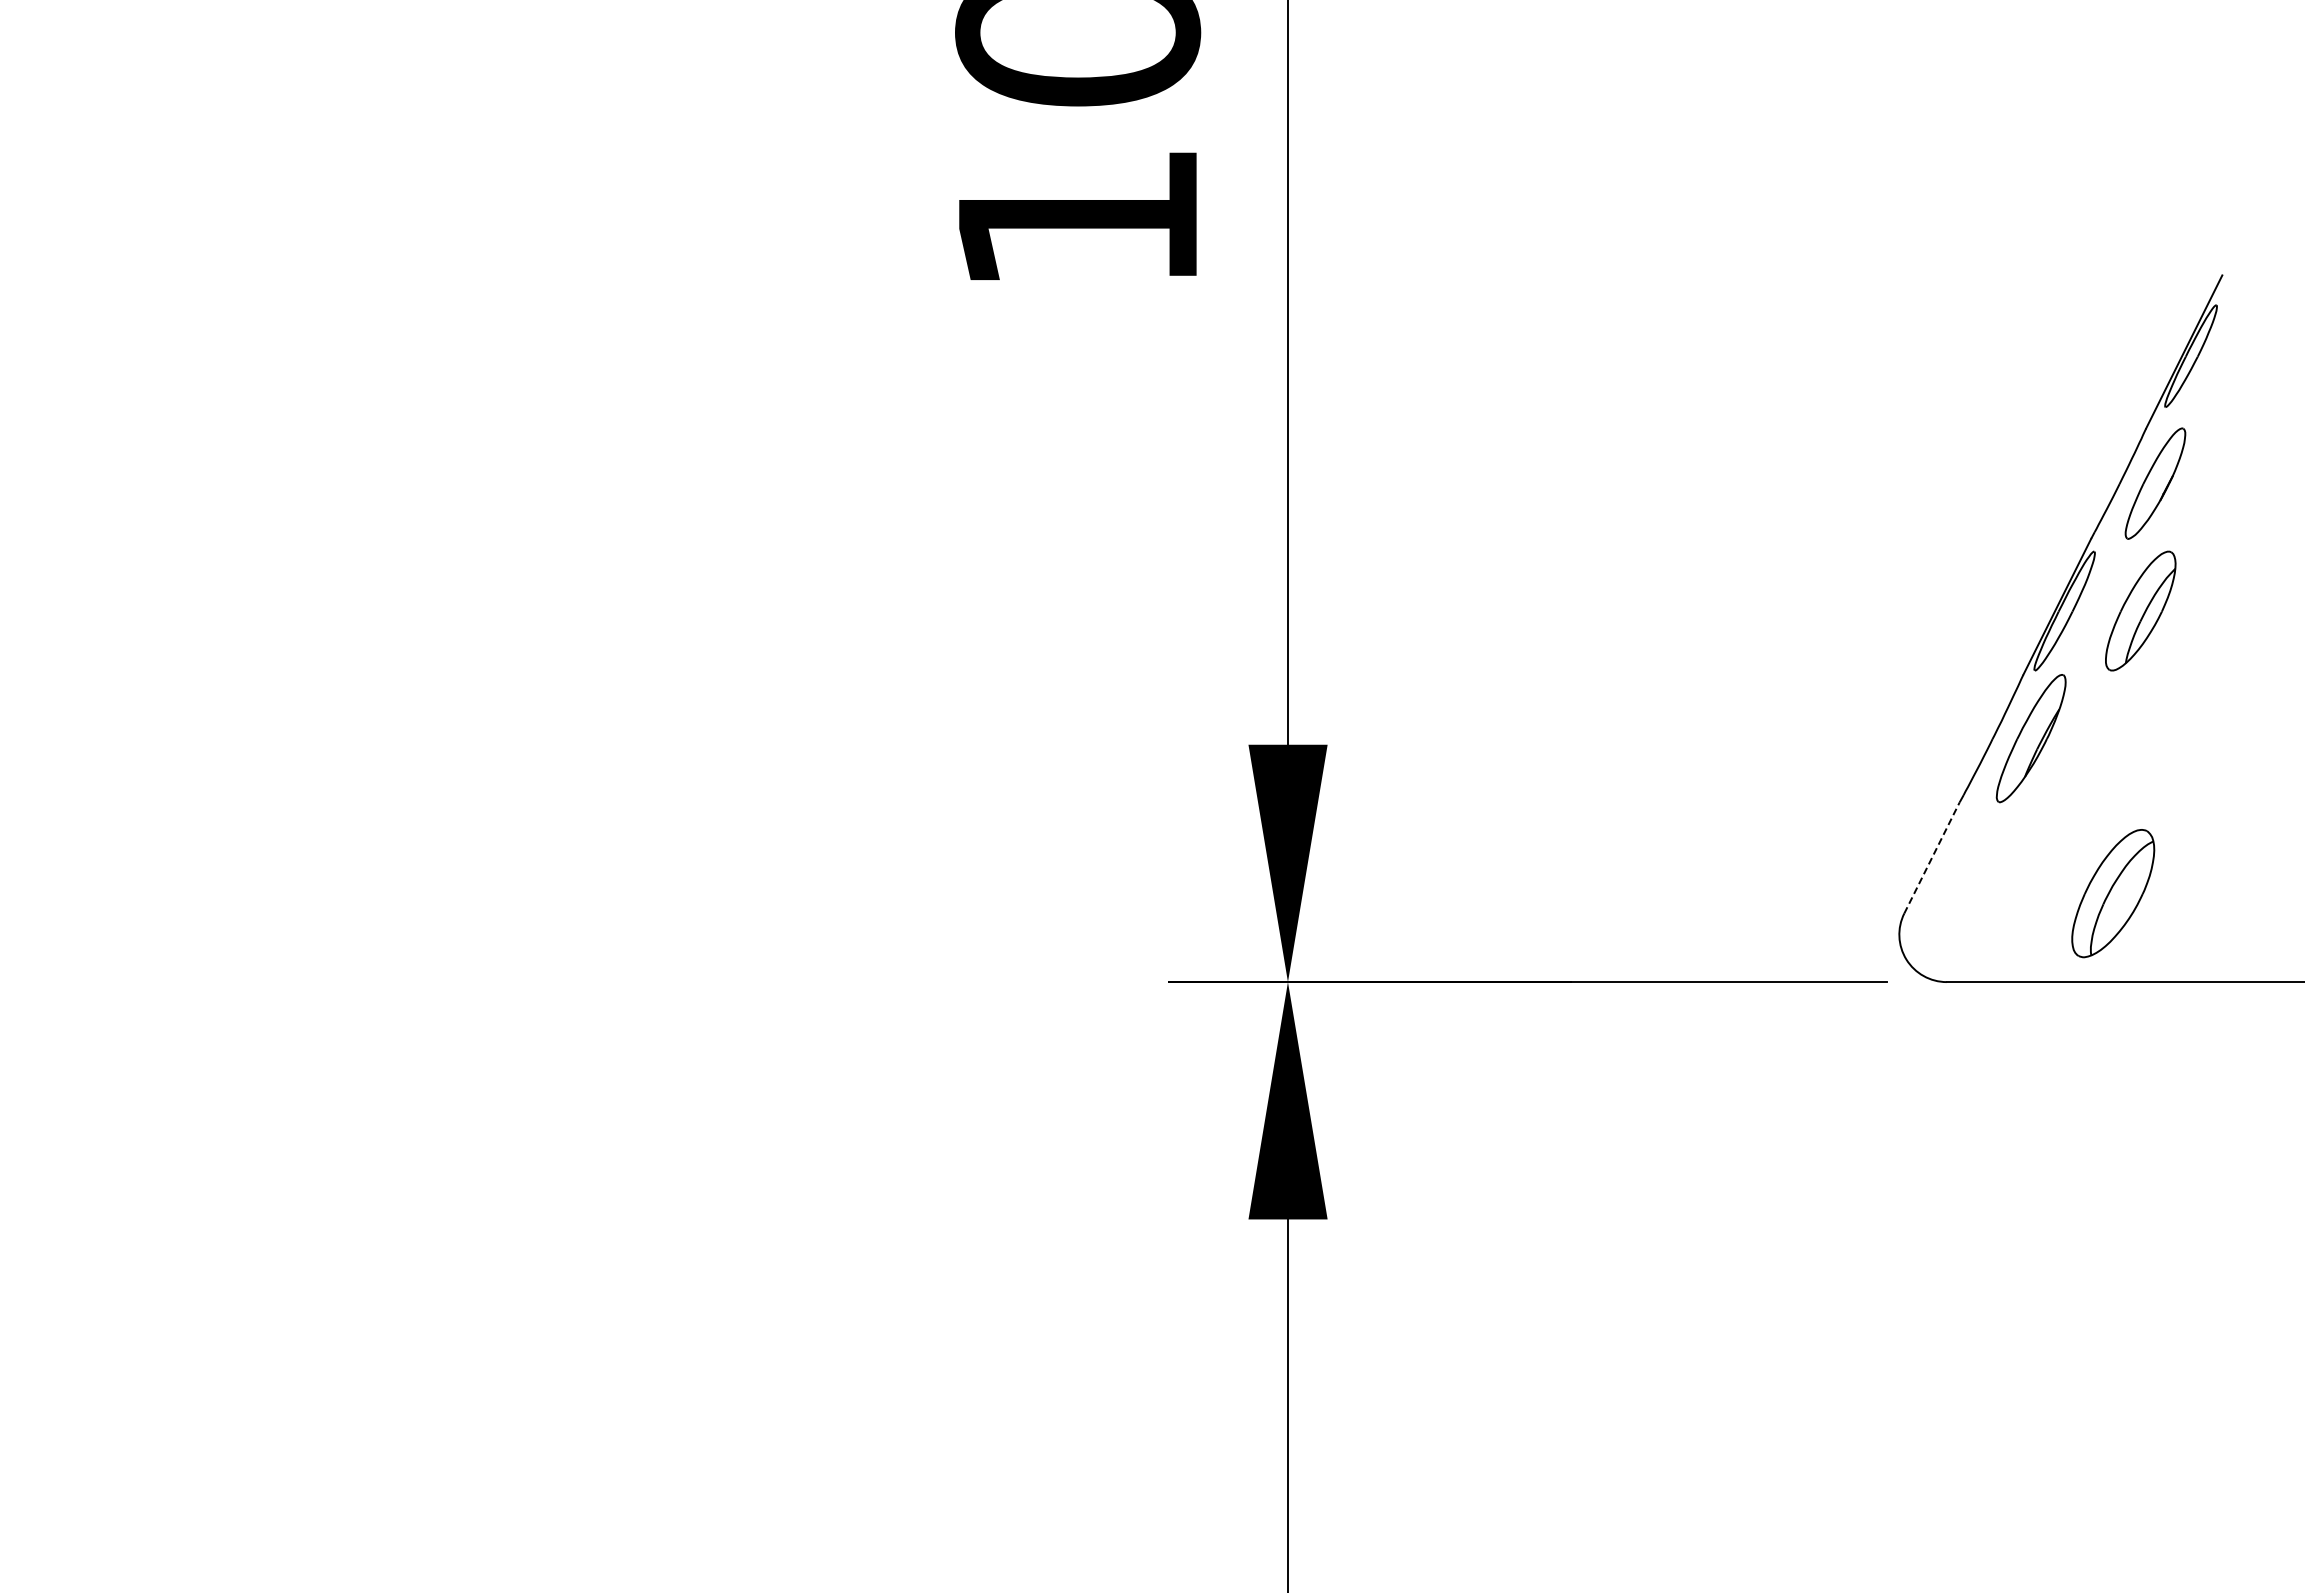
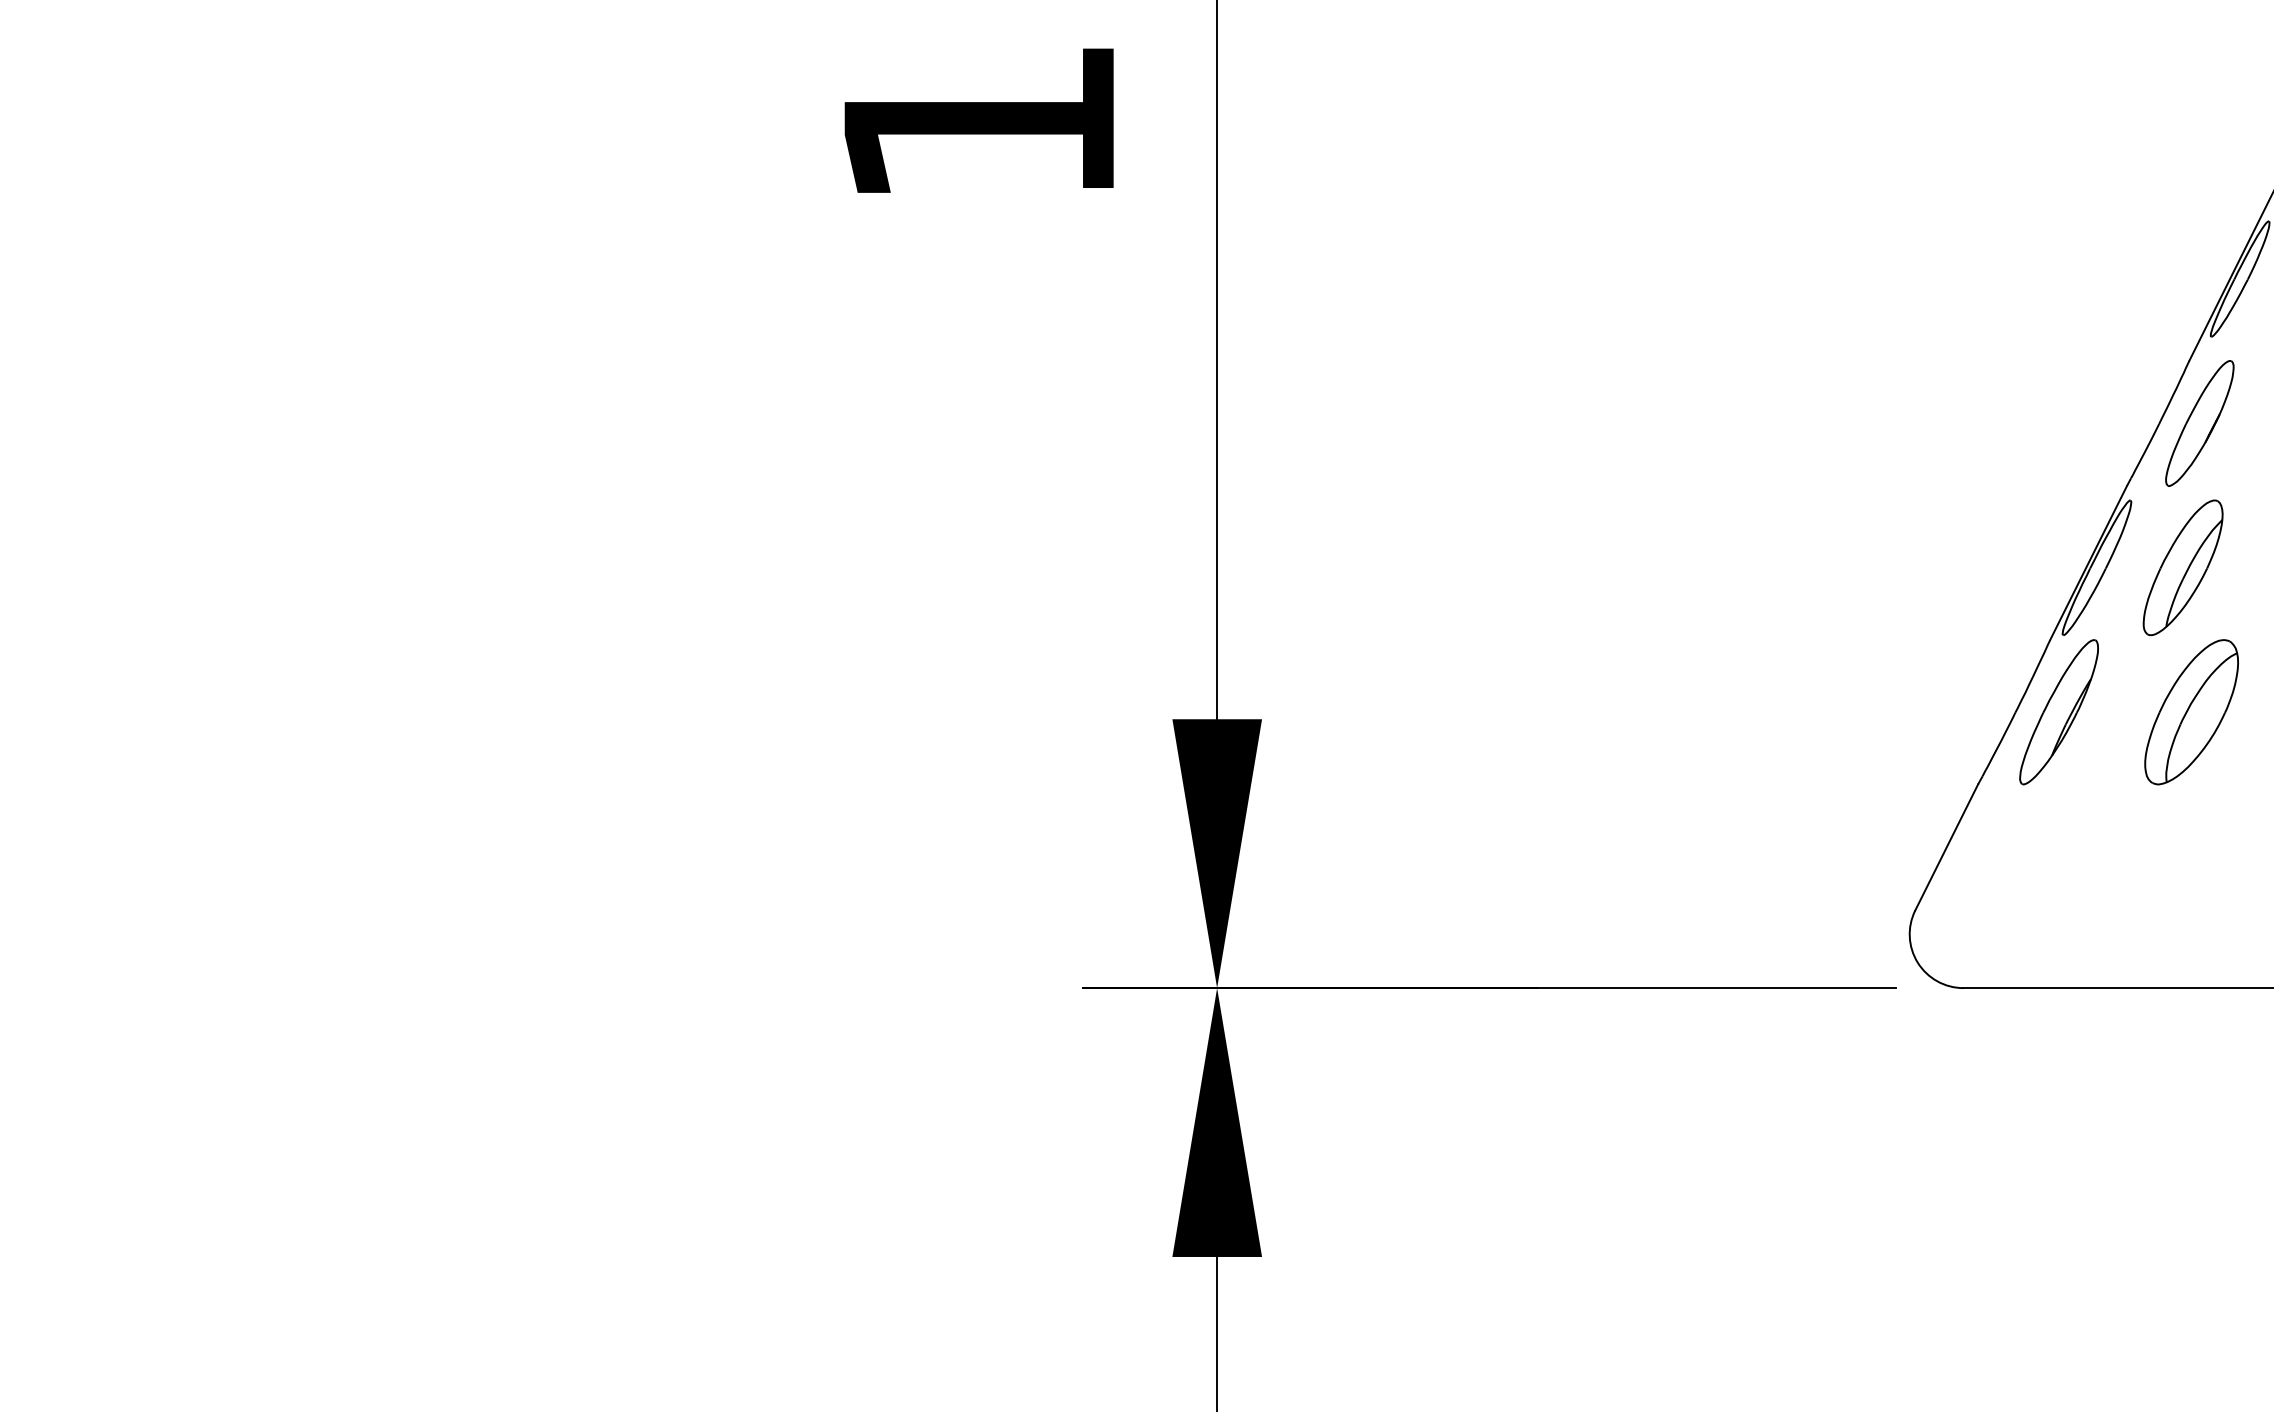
line: (1932, 857) -> (1947, 846), dashed -> solid
part: (2113, 893) -> (2191, 712), moved

